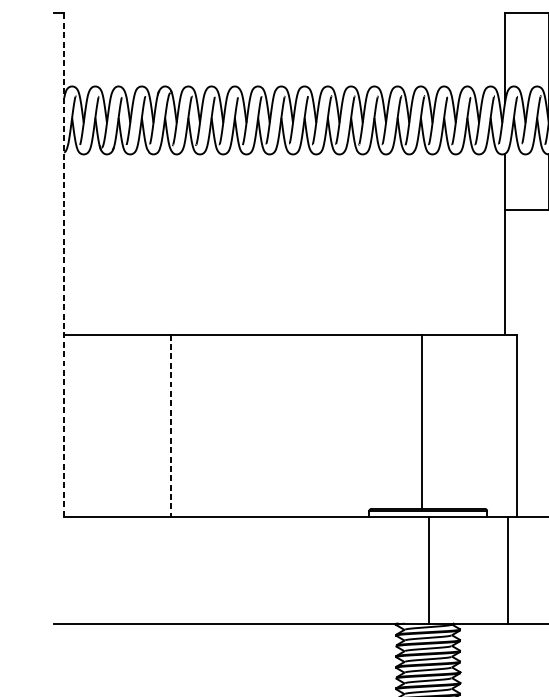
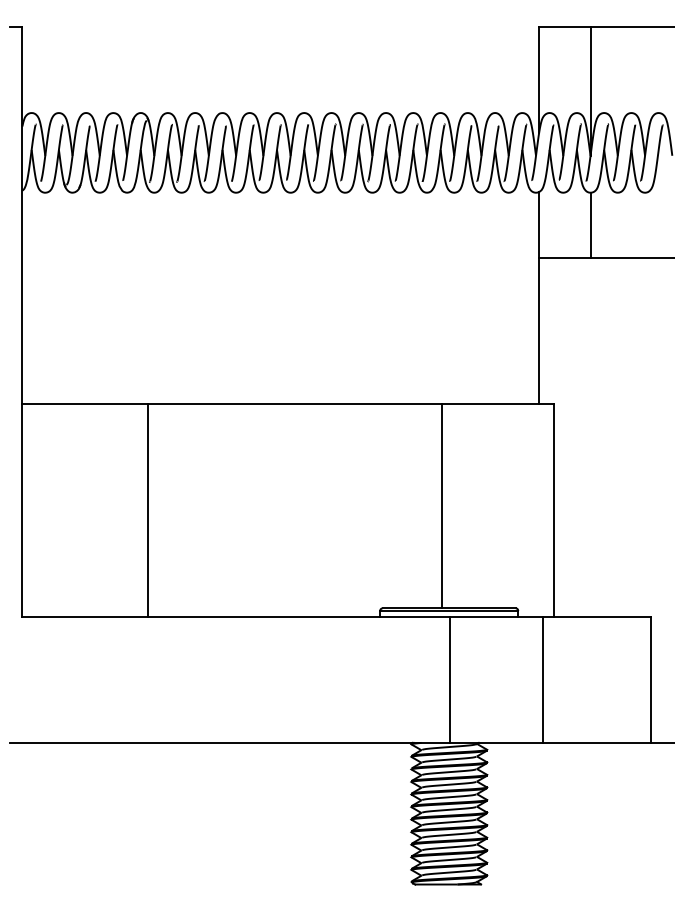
line: (64, 265) -> (22, 322), dashed -> solid
line: (170, 425) -> (147, 510), dashed -> solid

